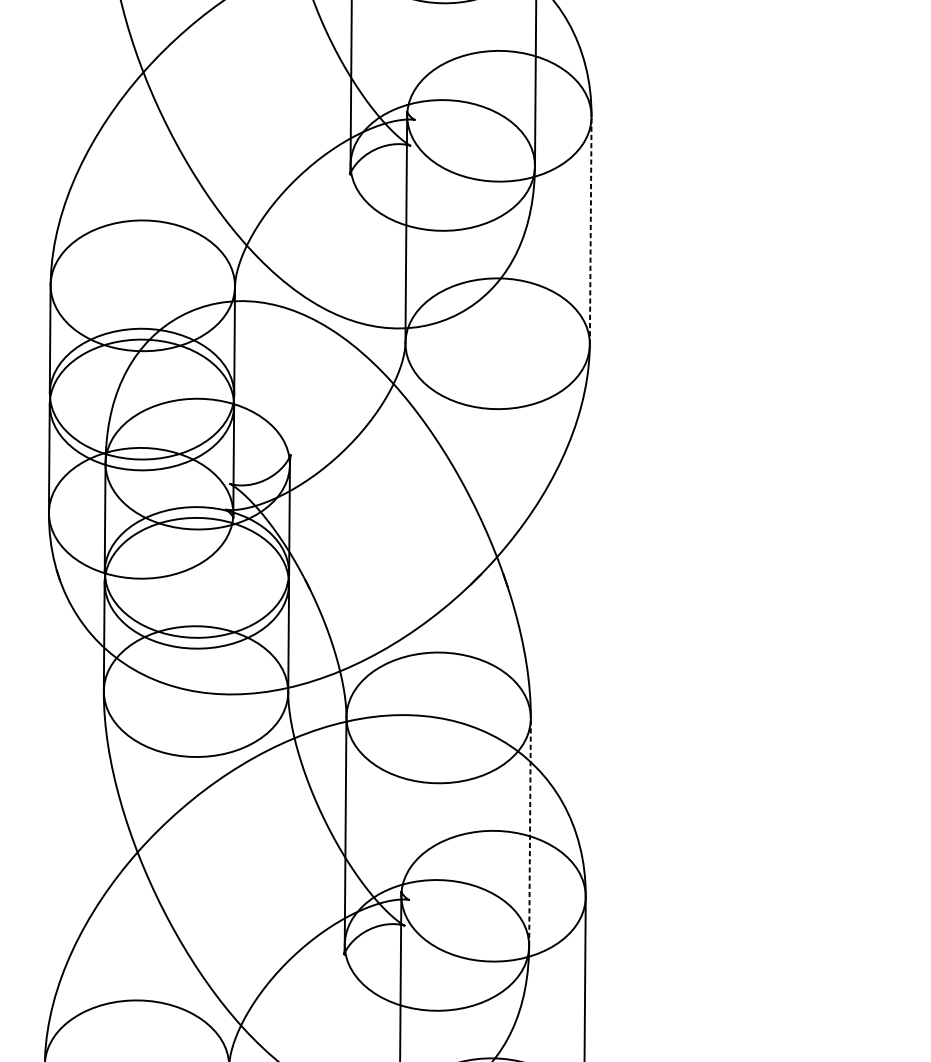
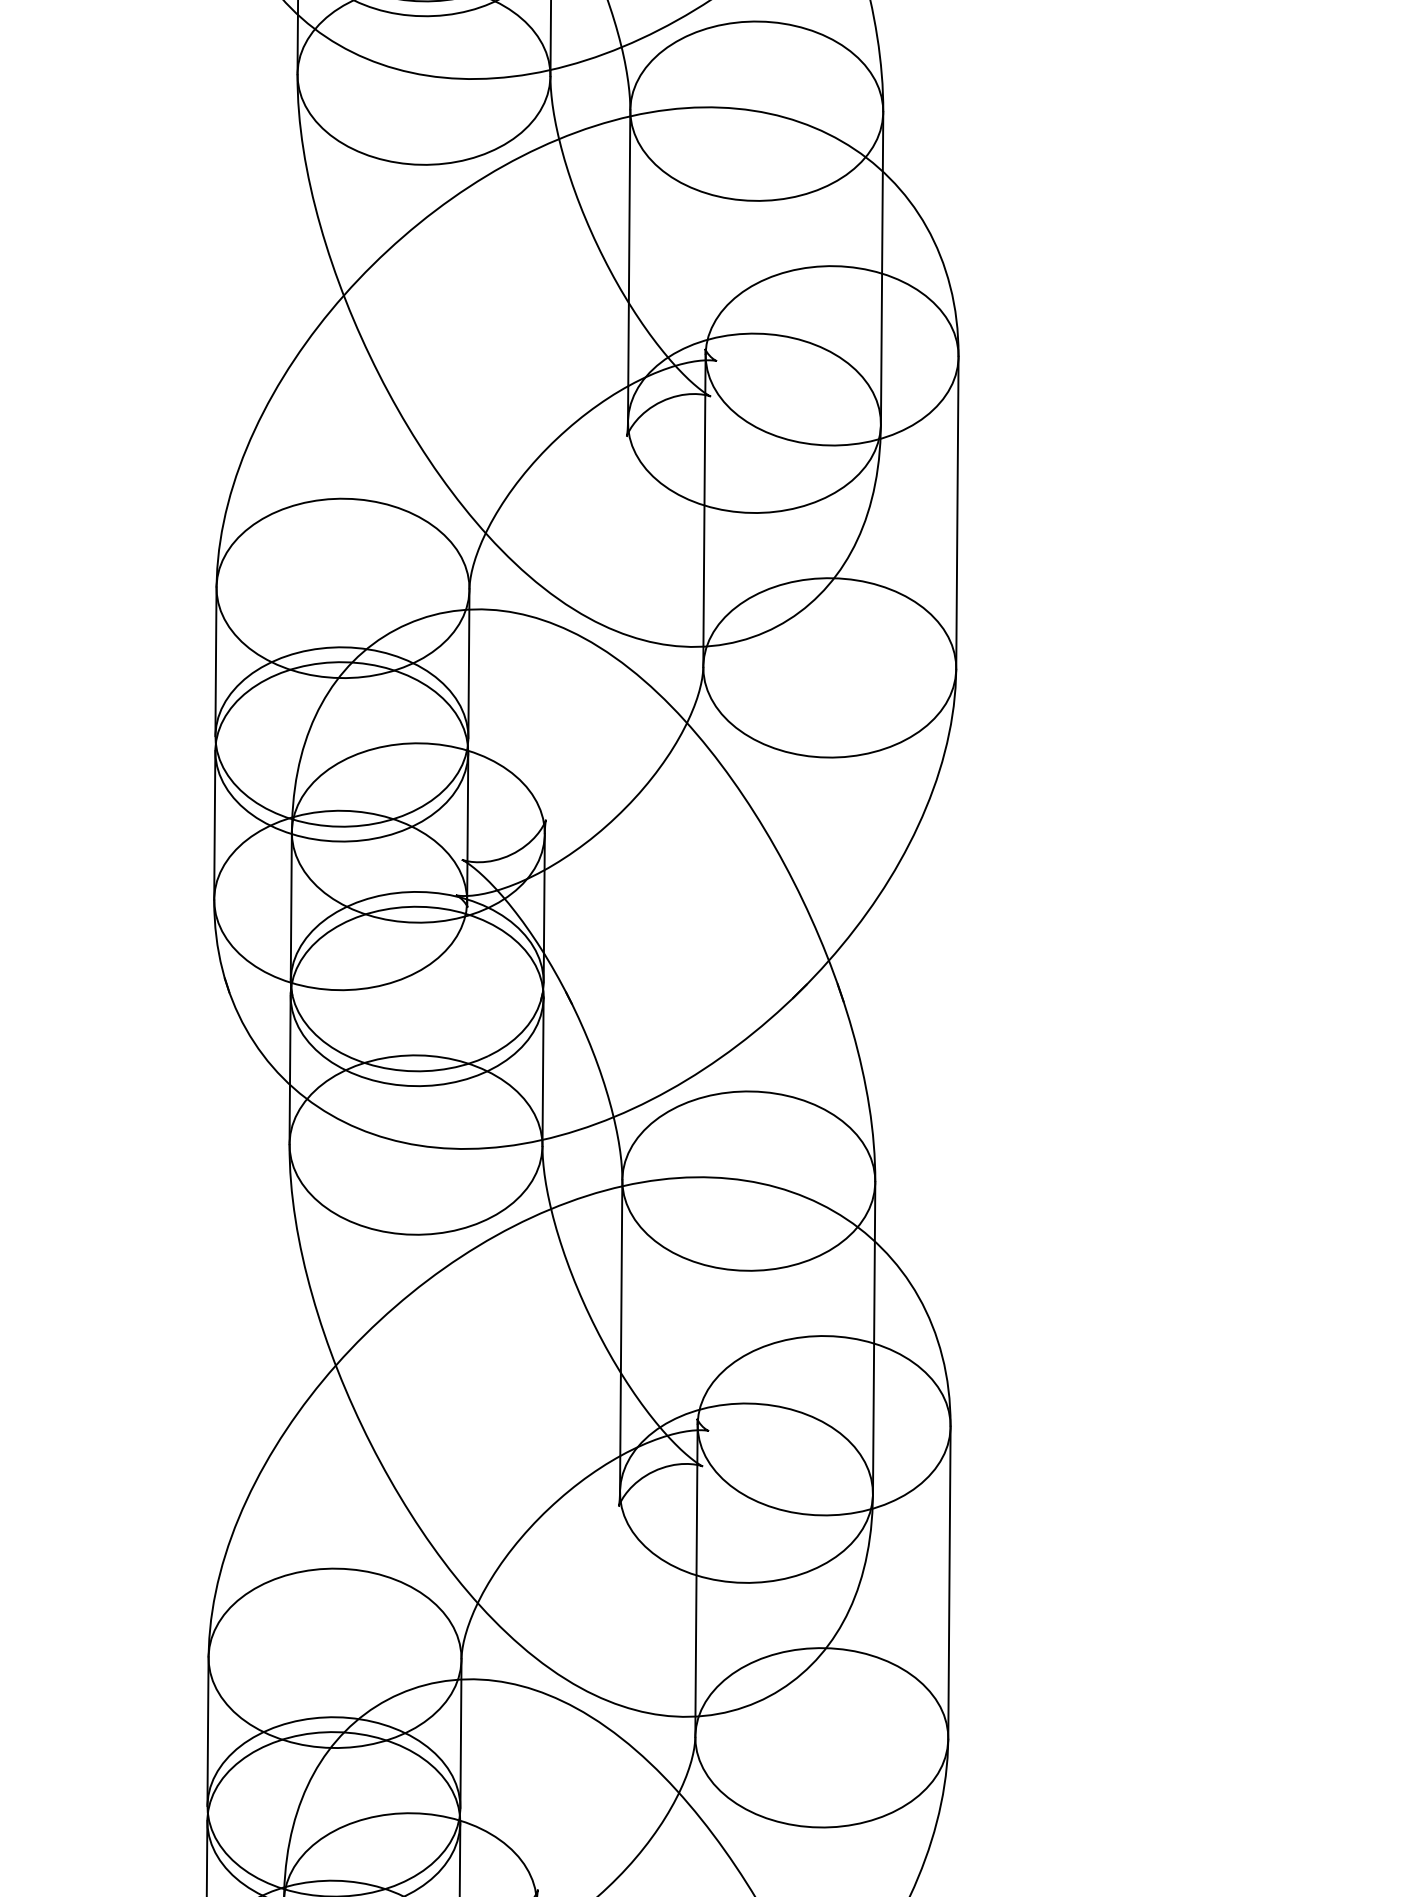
line: (590, 230) -> (957, 512), dashed -> solid
line: (530, 831) -> (874, 1337), dashed -> solid

